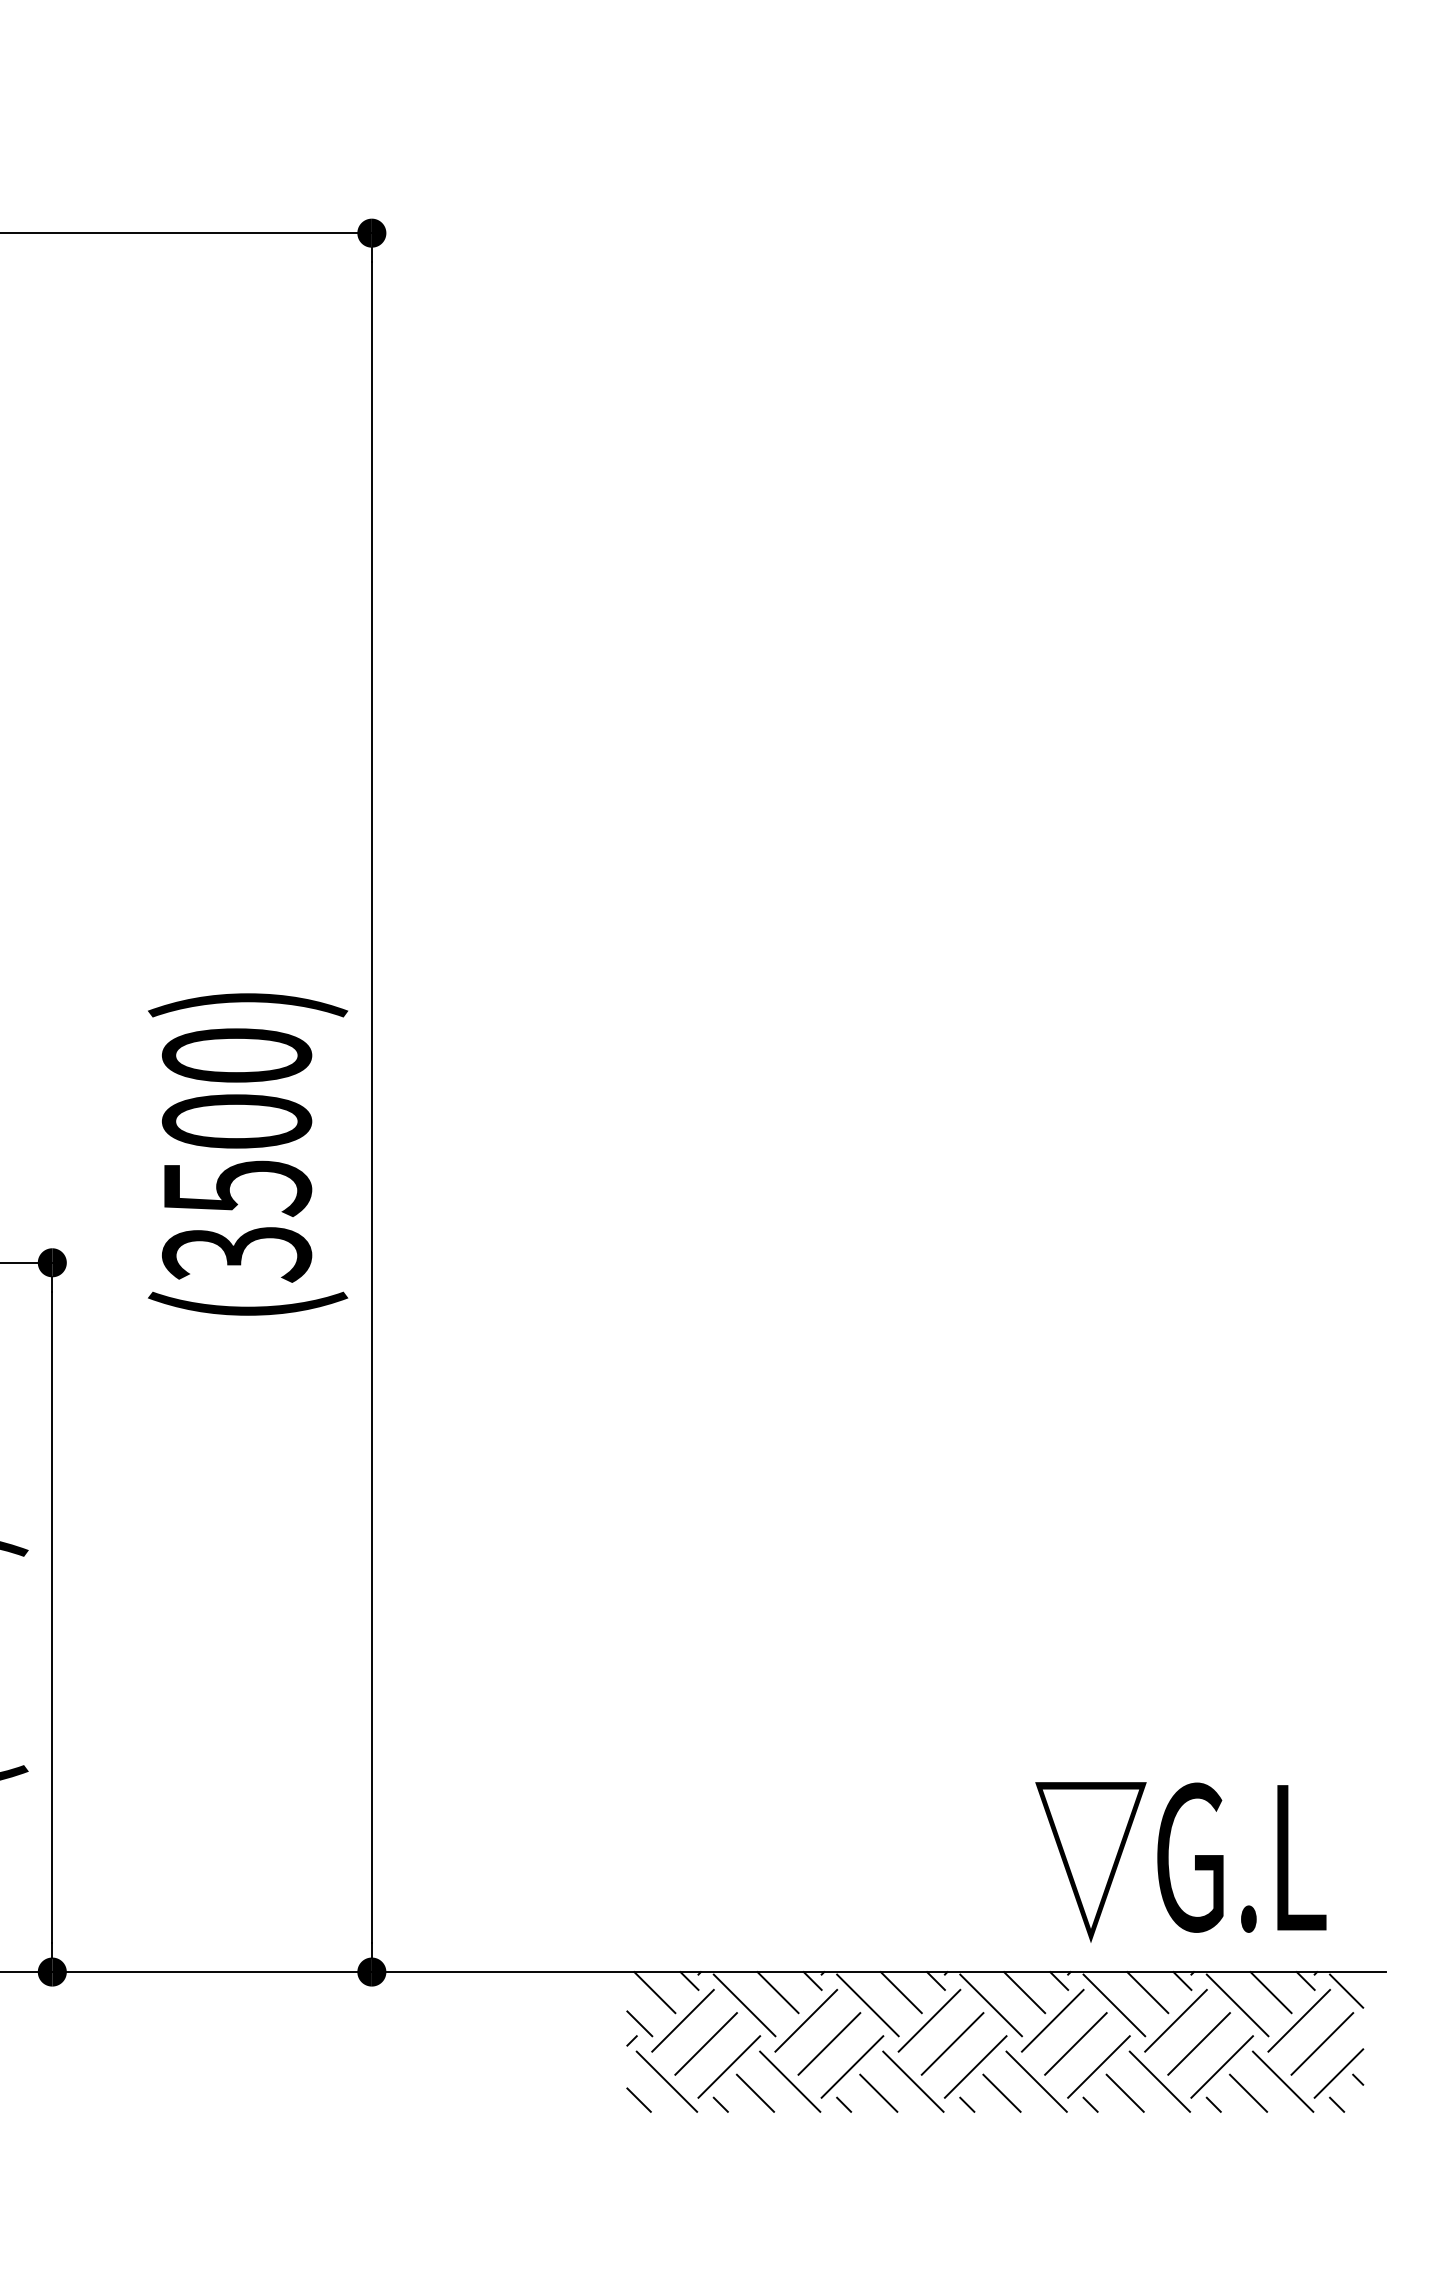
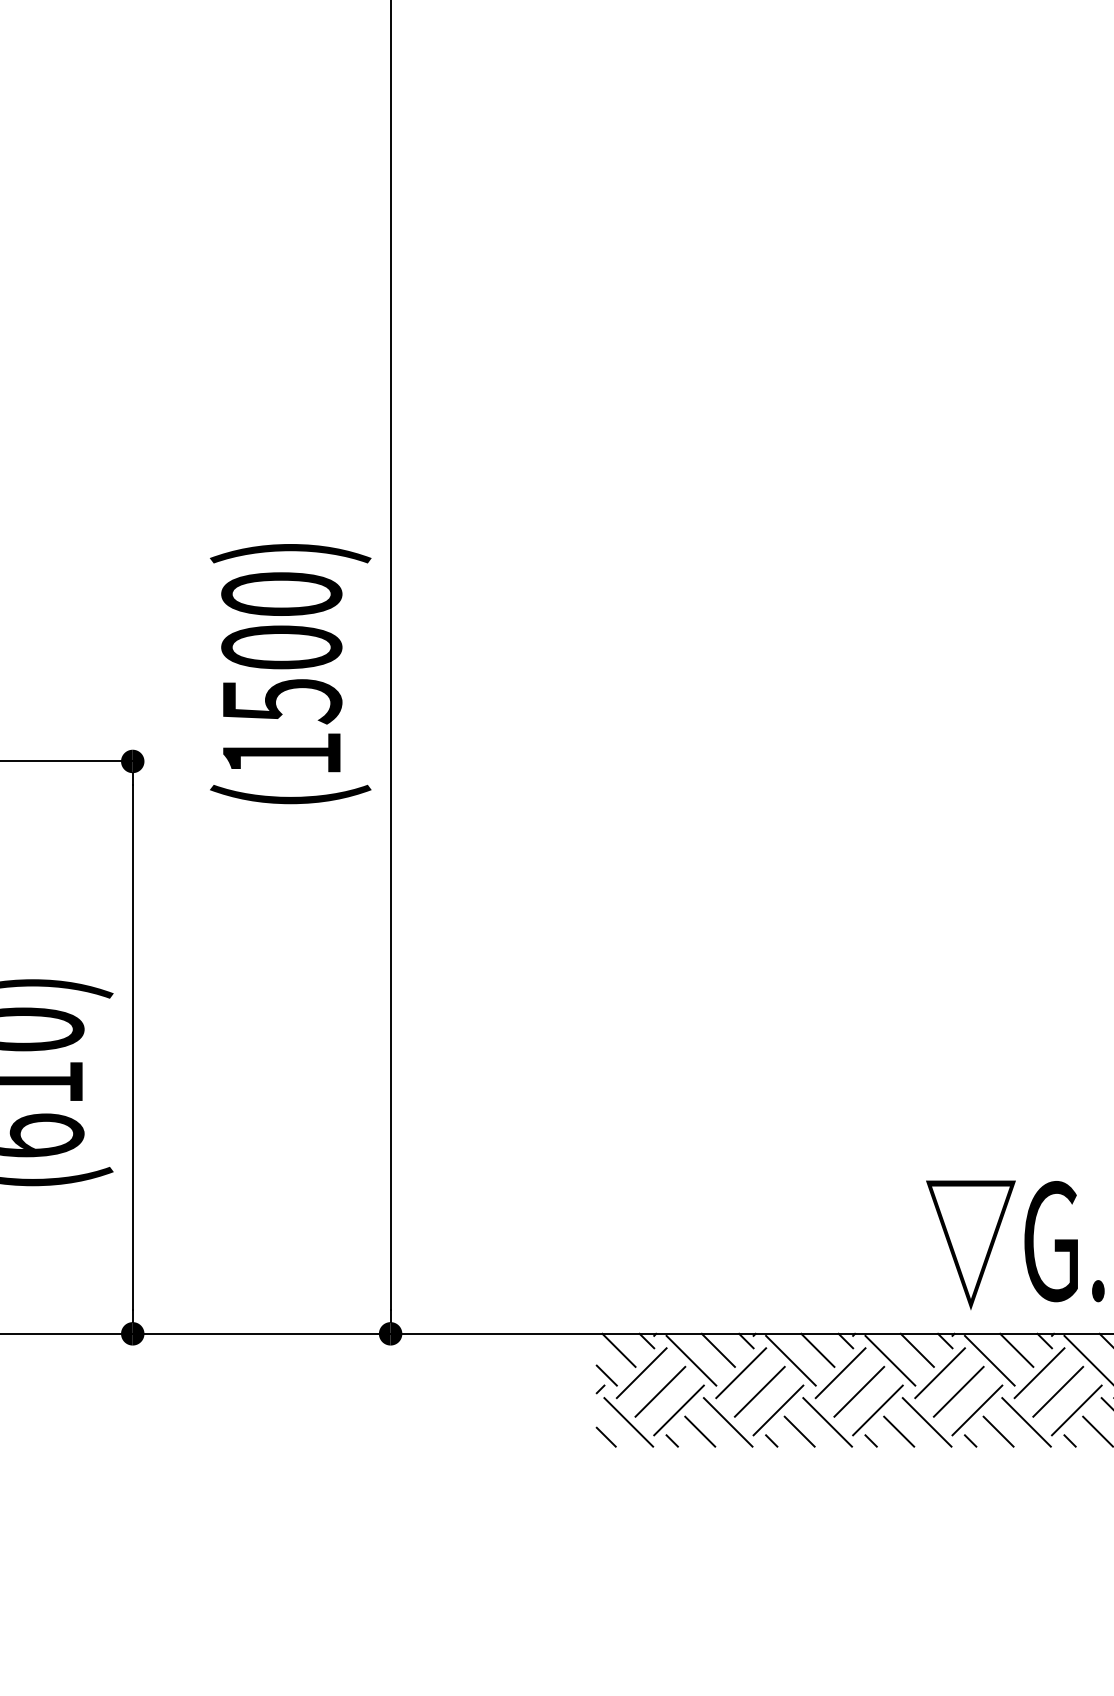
text: (236, 1254) -> (281, 754), (3500) -> (1500)

